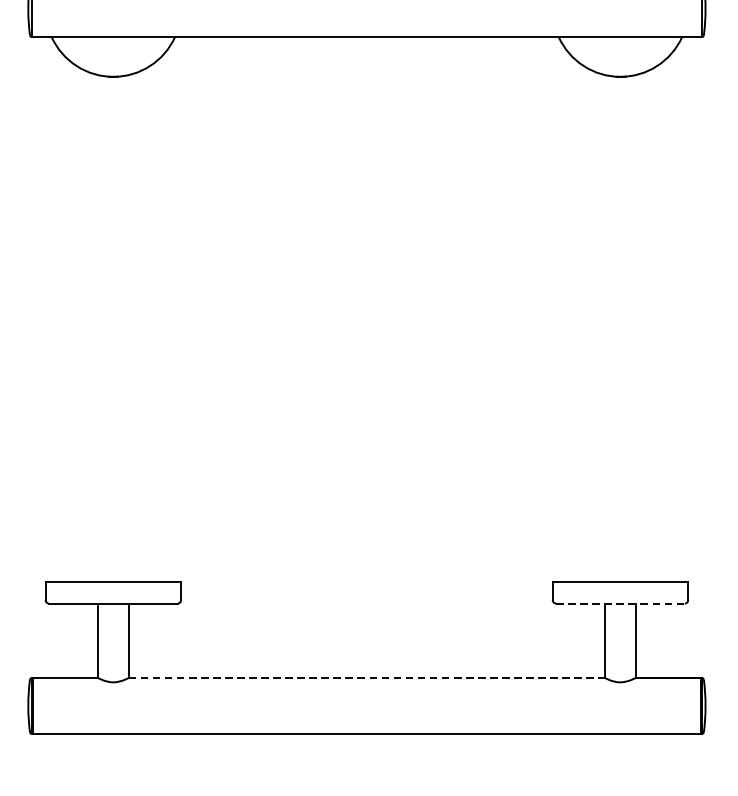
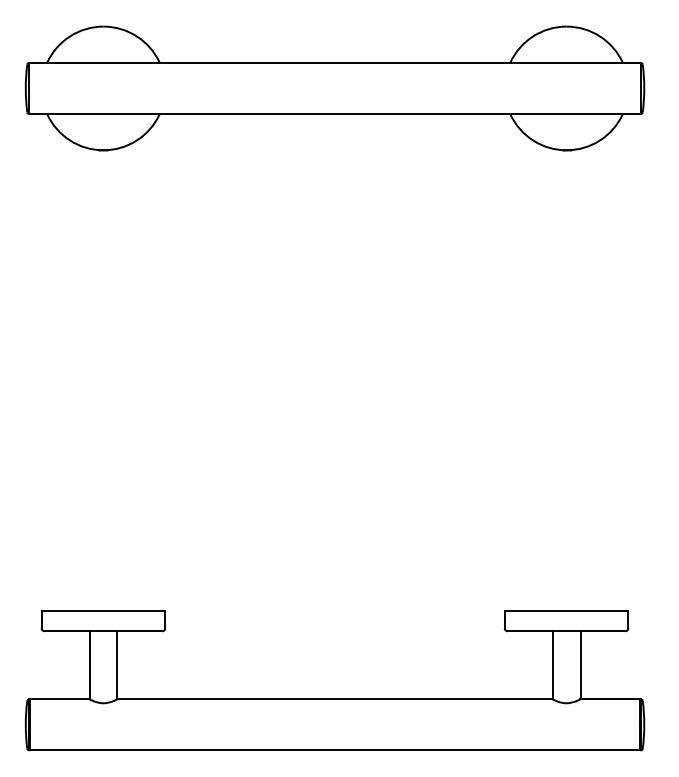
line: (620, 603) -> (566, 631), dashed -> solid
line: (367, 678) -> (335, 699), dashed -> solid

